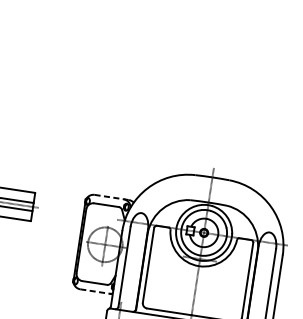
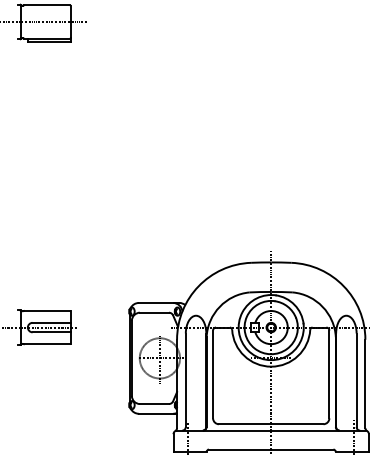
line: (112, 197) -> (159, 302), dashed -> solid
line: (97, 291) -> (158, 413), dashed -> solid

